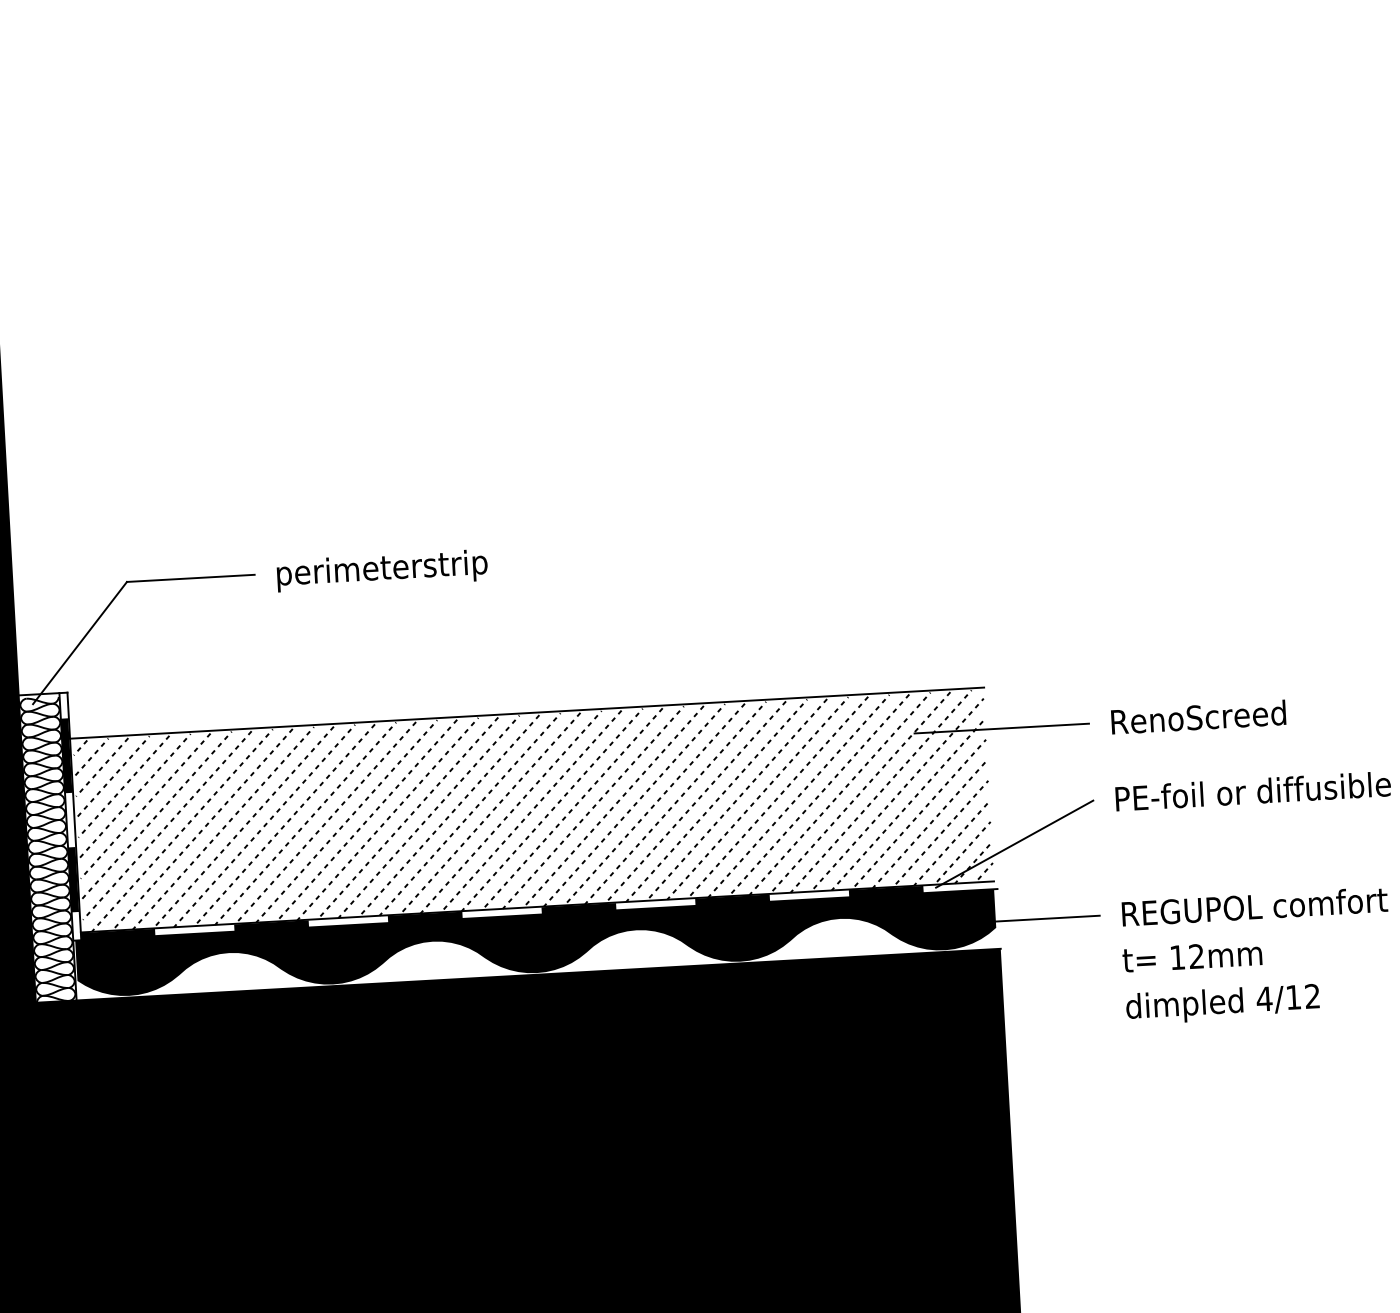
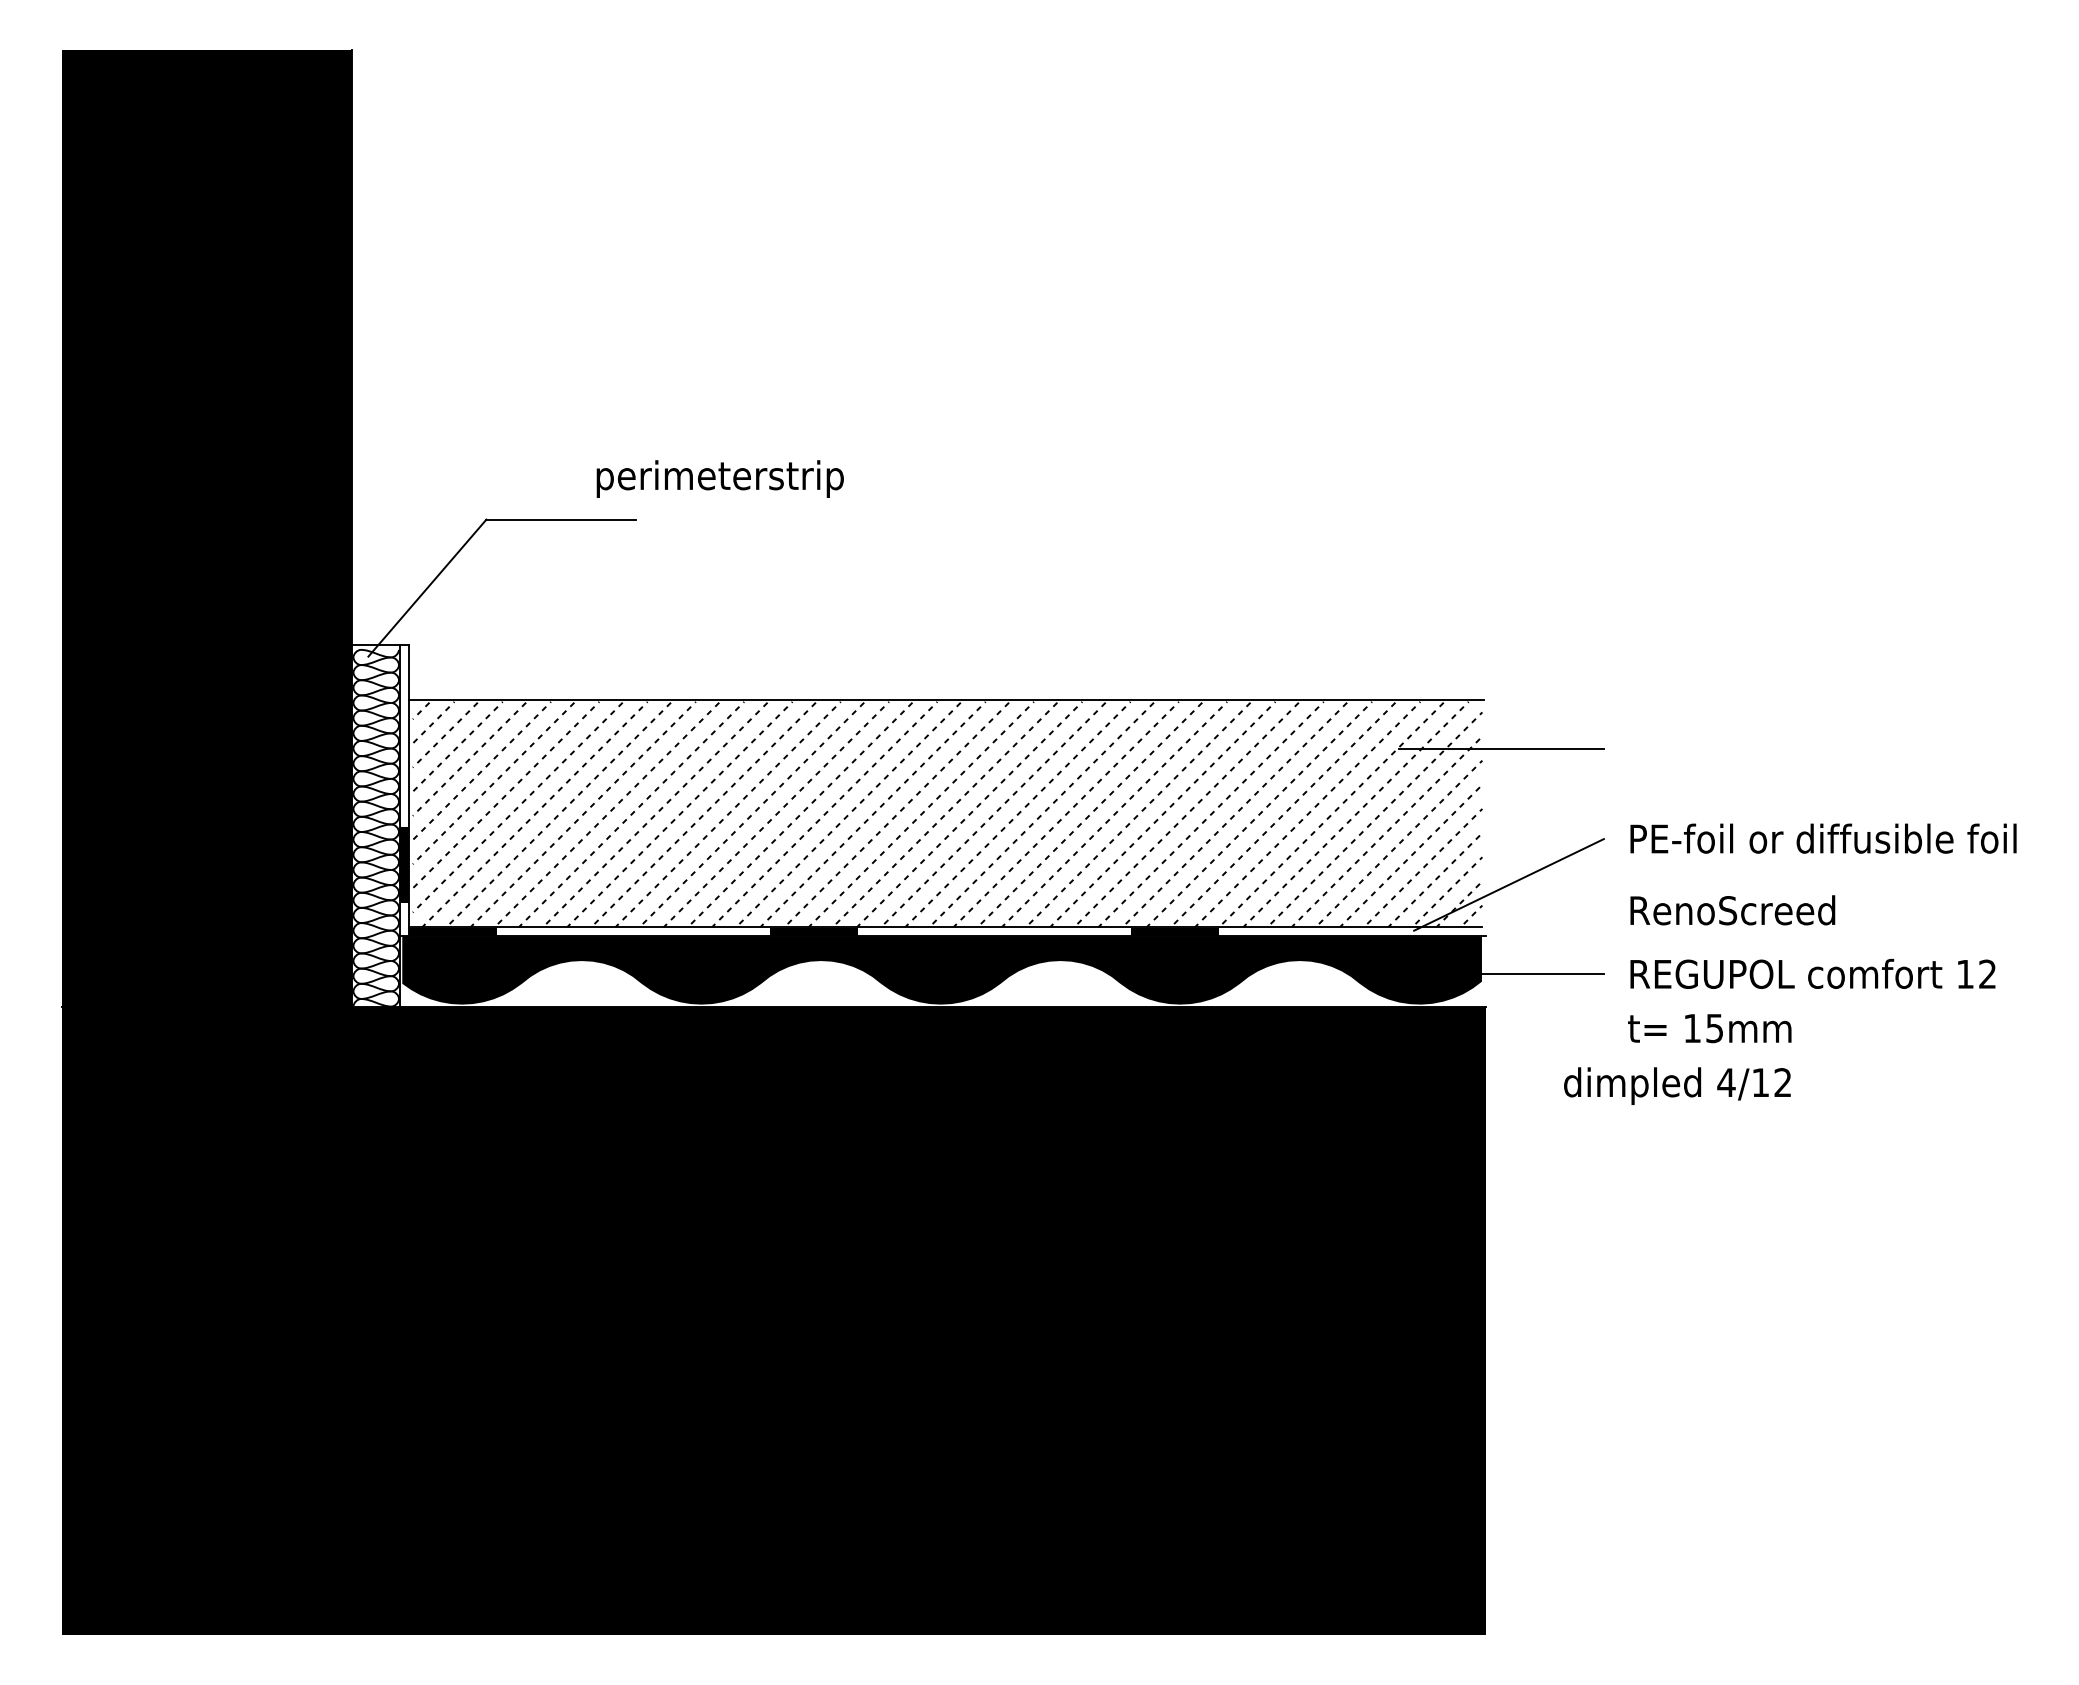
text: (381, 570) -> (719, 478), moved
text: (1198, 717) -> (1732, 910), moved
fill: (66, 755) -> (404, 719), removed
fill: (886, 891) -> (1355, 931), removed
fill: (578, 908) -> (994, 931), removed
fill: (271, 925) -> (633, 931), removed
text: (1196, 956) -> (1714, 1028), 12mm -> 15mm
text: (1222, 1003) -> (1677, 1085), moved

